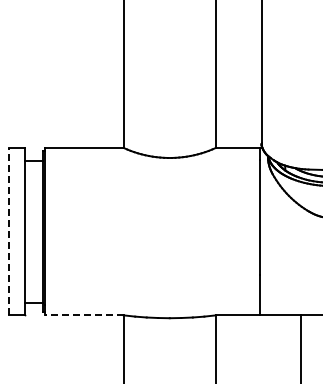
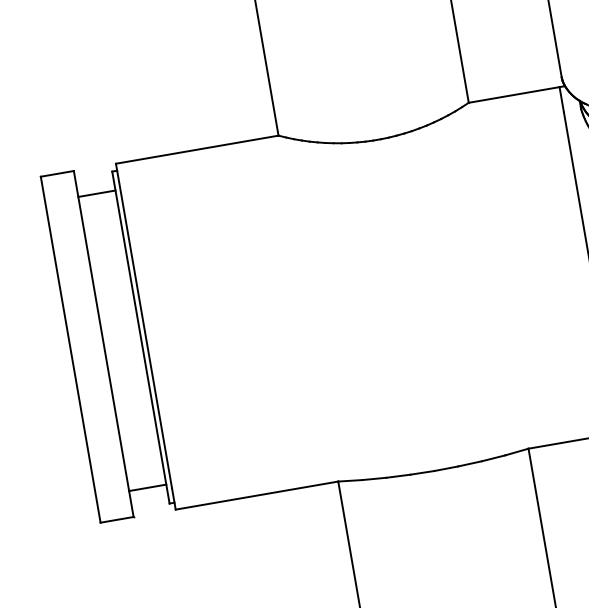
line: (8, 231) -> (70, 349), dashed -> solid
line: (83, 315) -> (255, 496), dashed -> solid

